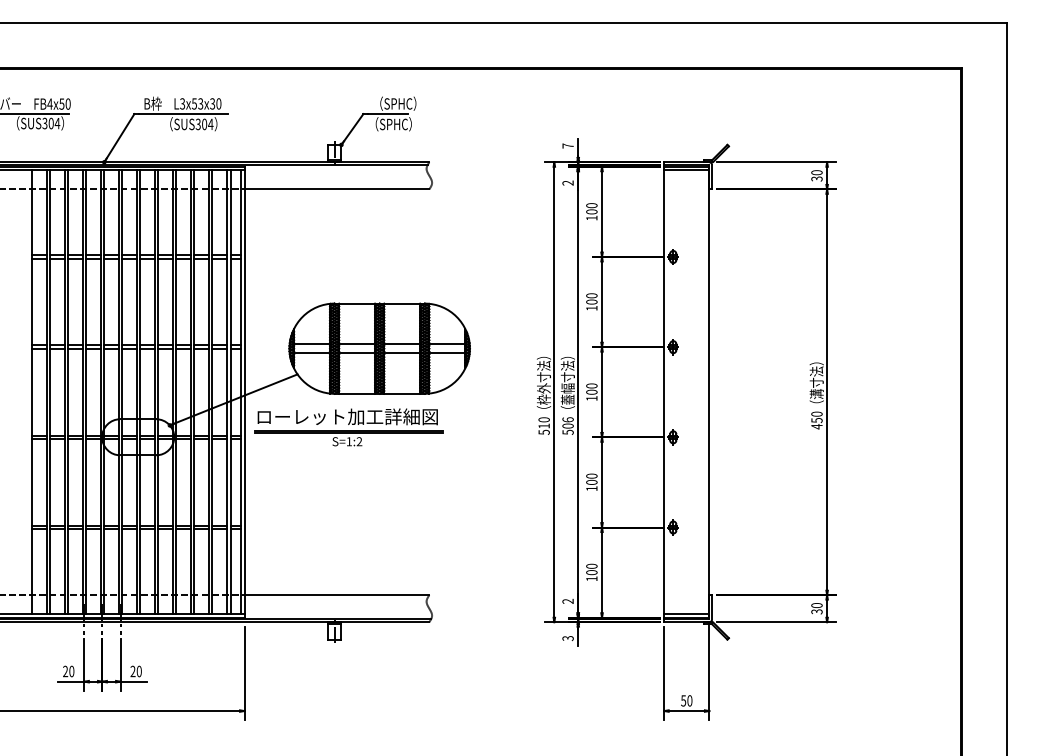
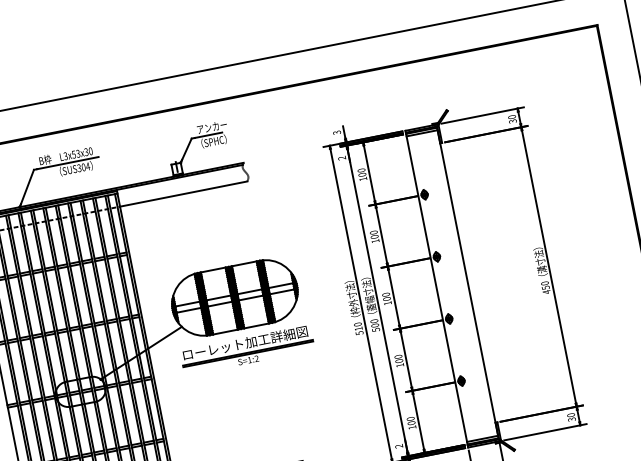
text: (394, 103) -> (211, 127), （SPHC） -> アンカー
text: (567, 145) -> (336, 132), 7 -> 3
text: (567, 419) -> (373, 321), 506 -> 500
part: (348, 427) -> (247, 350), moved

